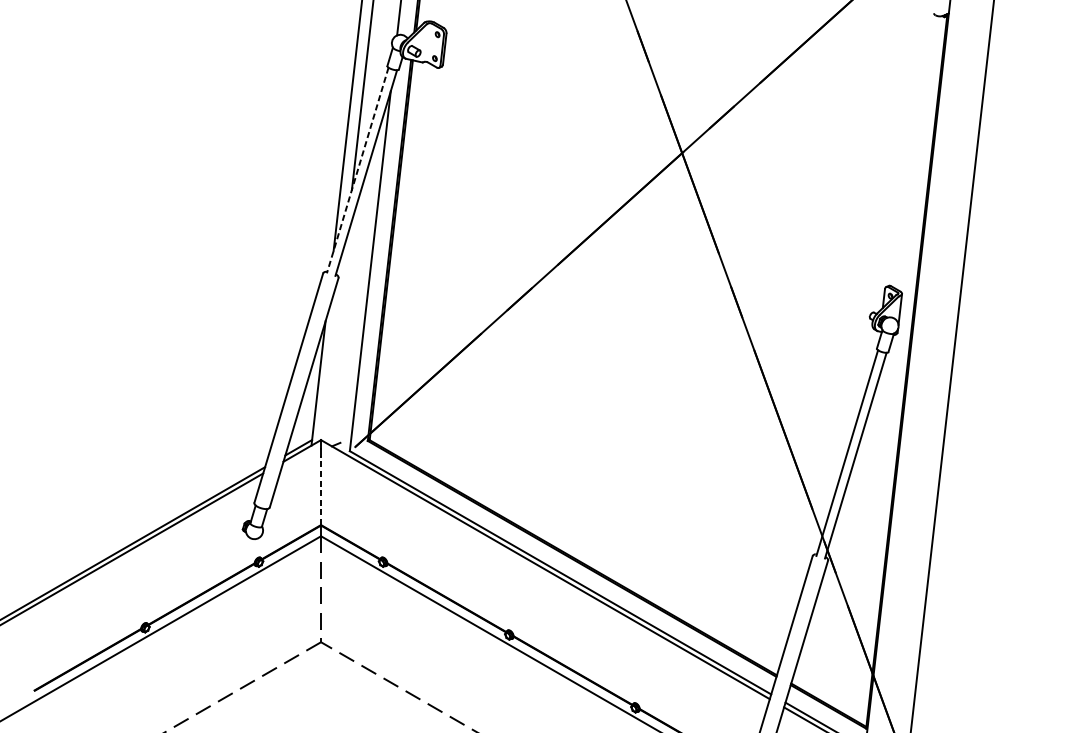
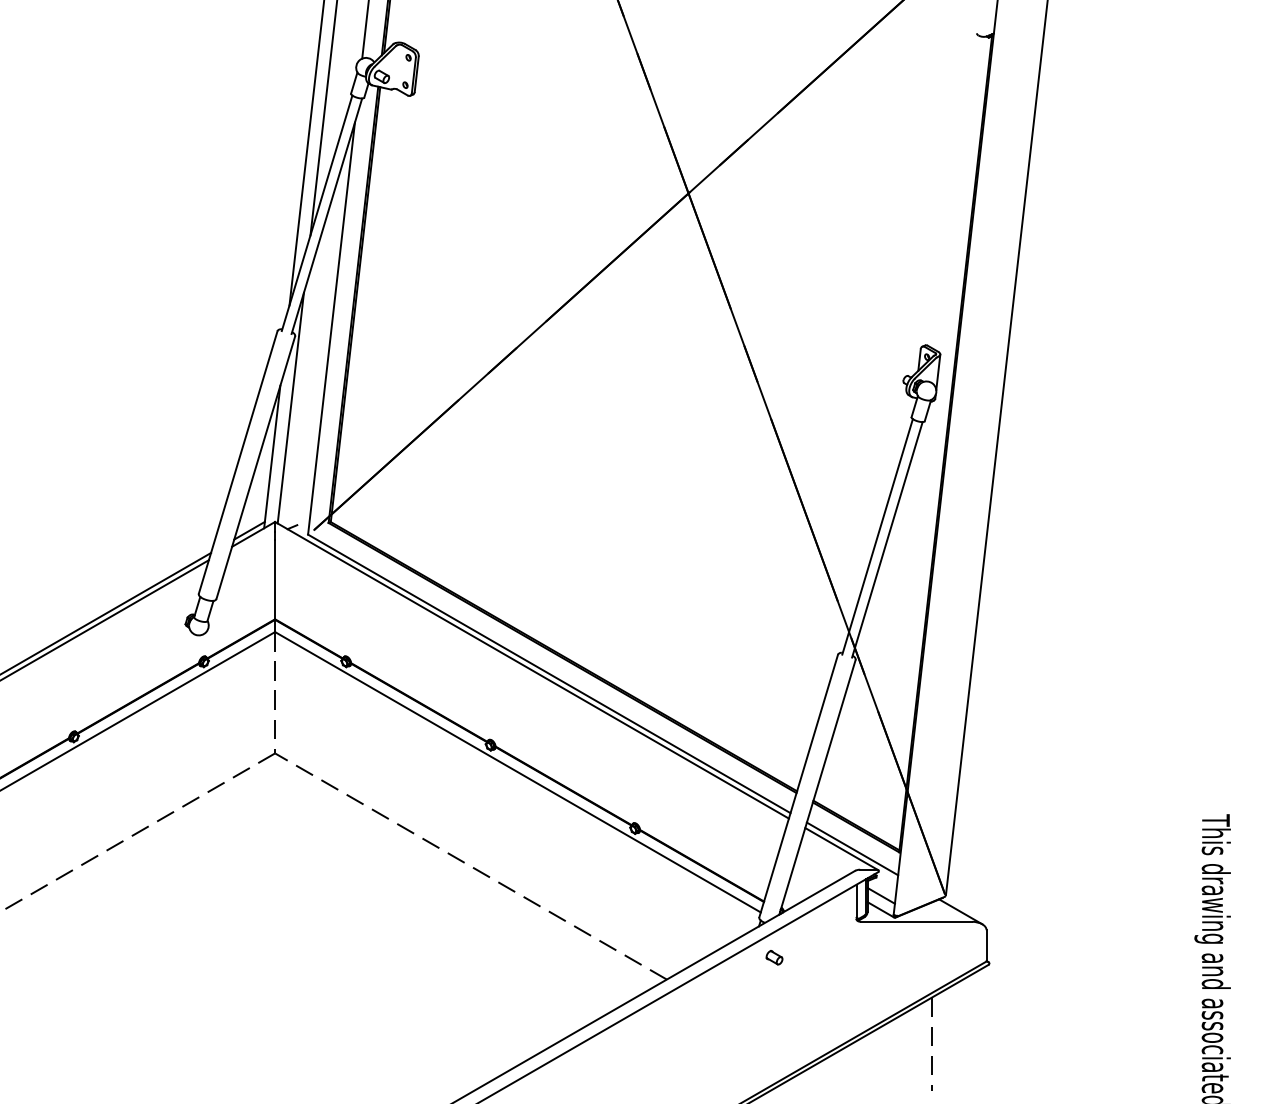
line: (358, 170) -> (317, 213), dashed -> solid
line: (334, 340) -> (290, 407), added
line: (321, 490) -> (275, 579), dashed -> solid

